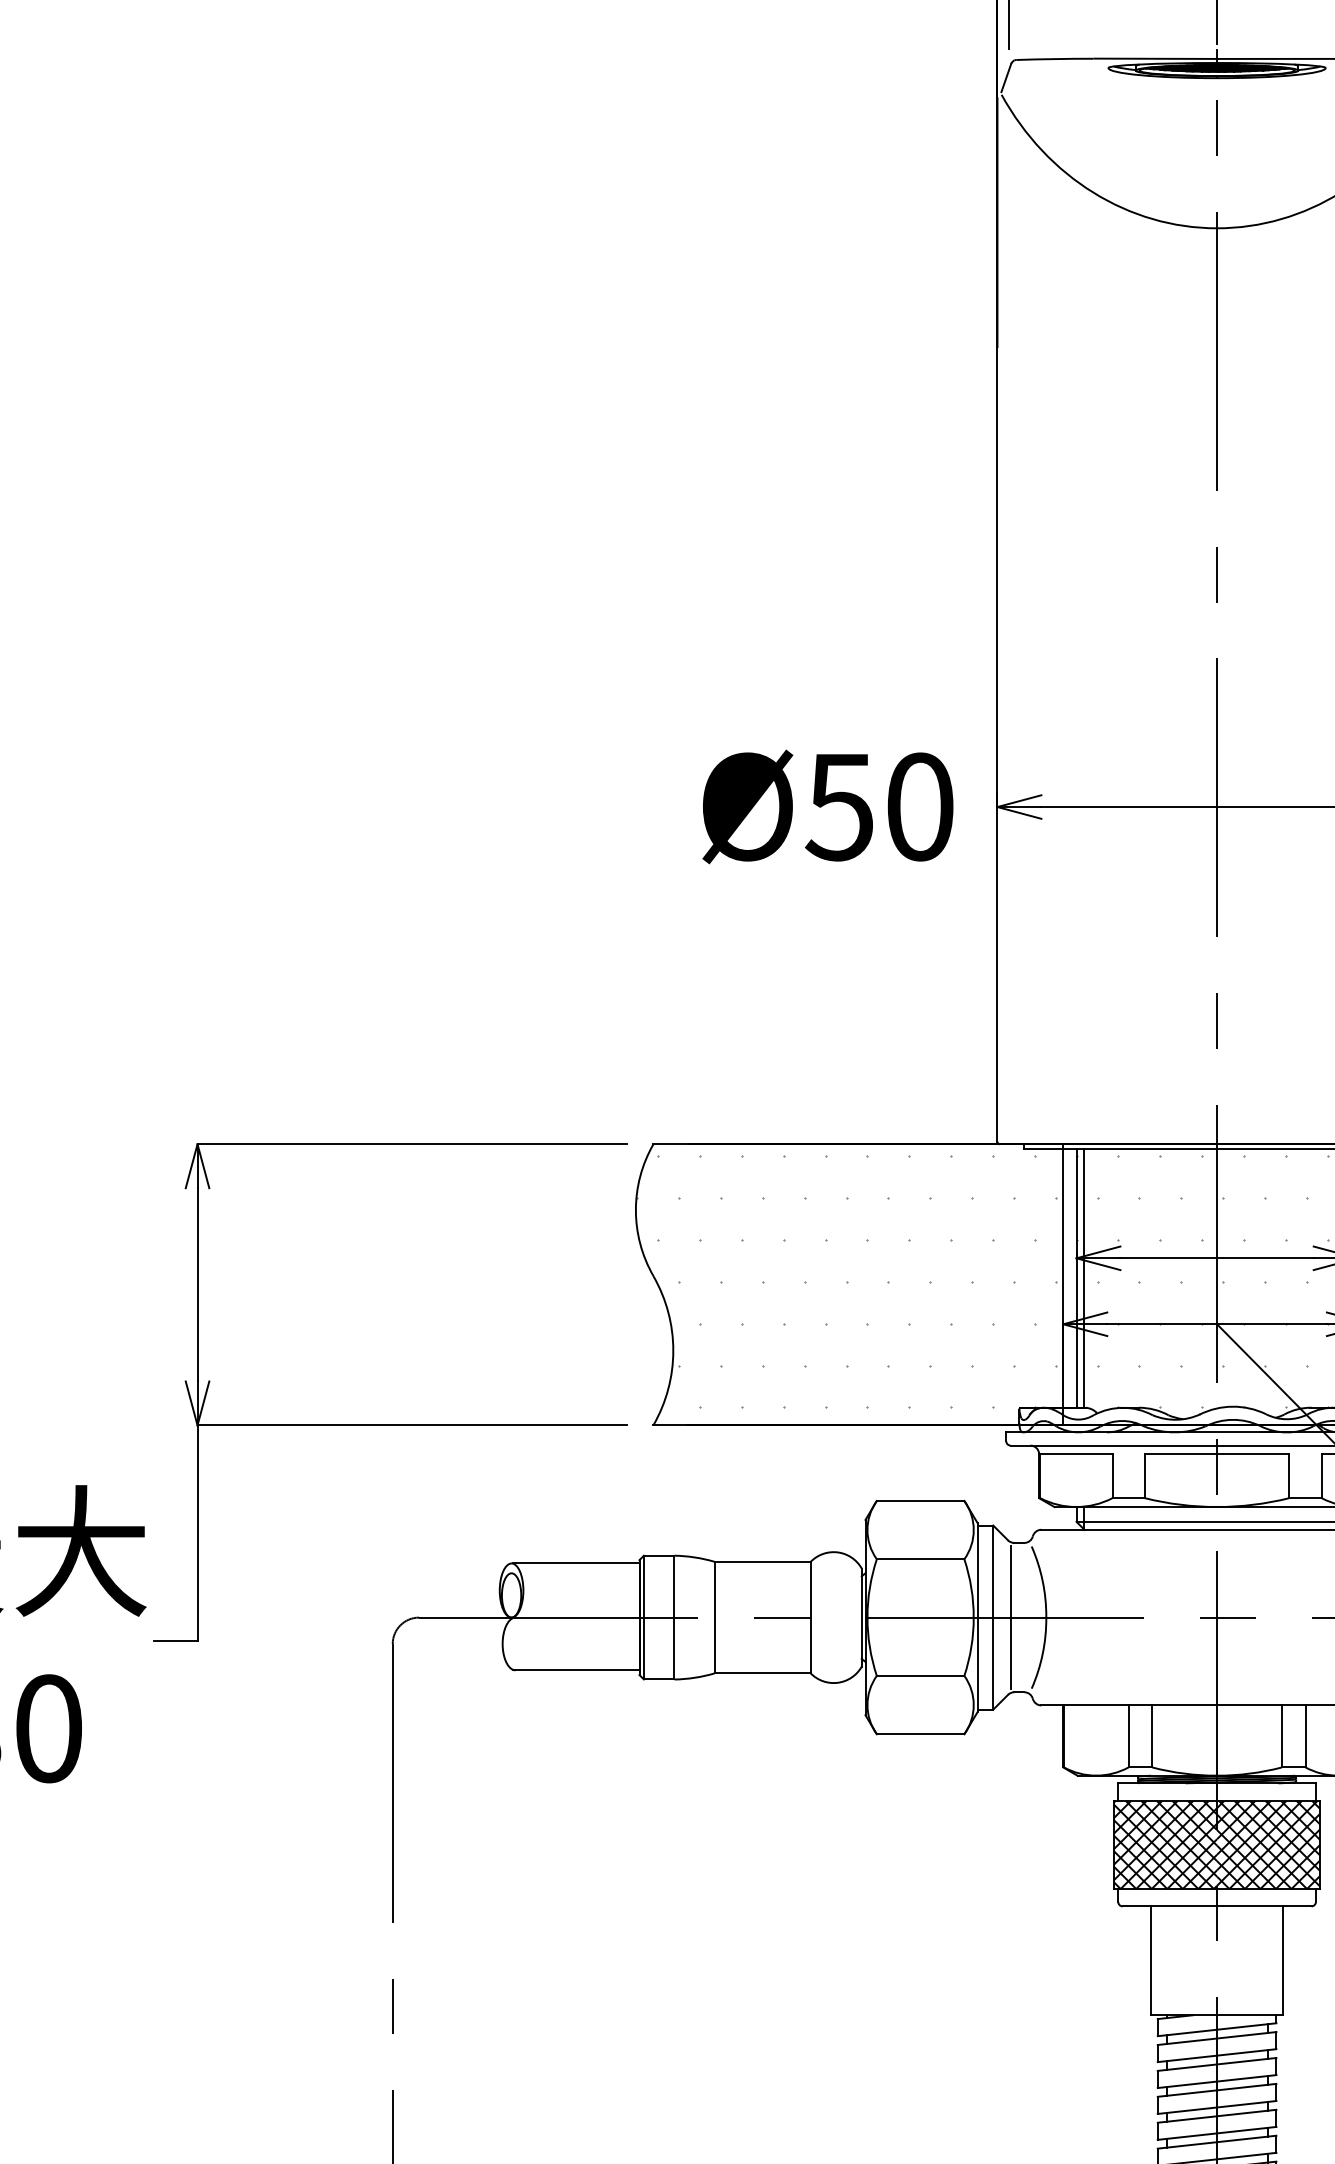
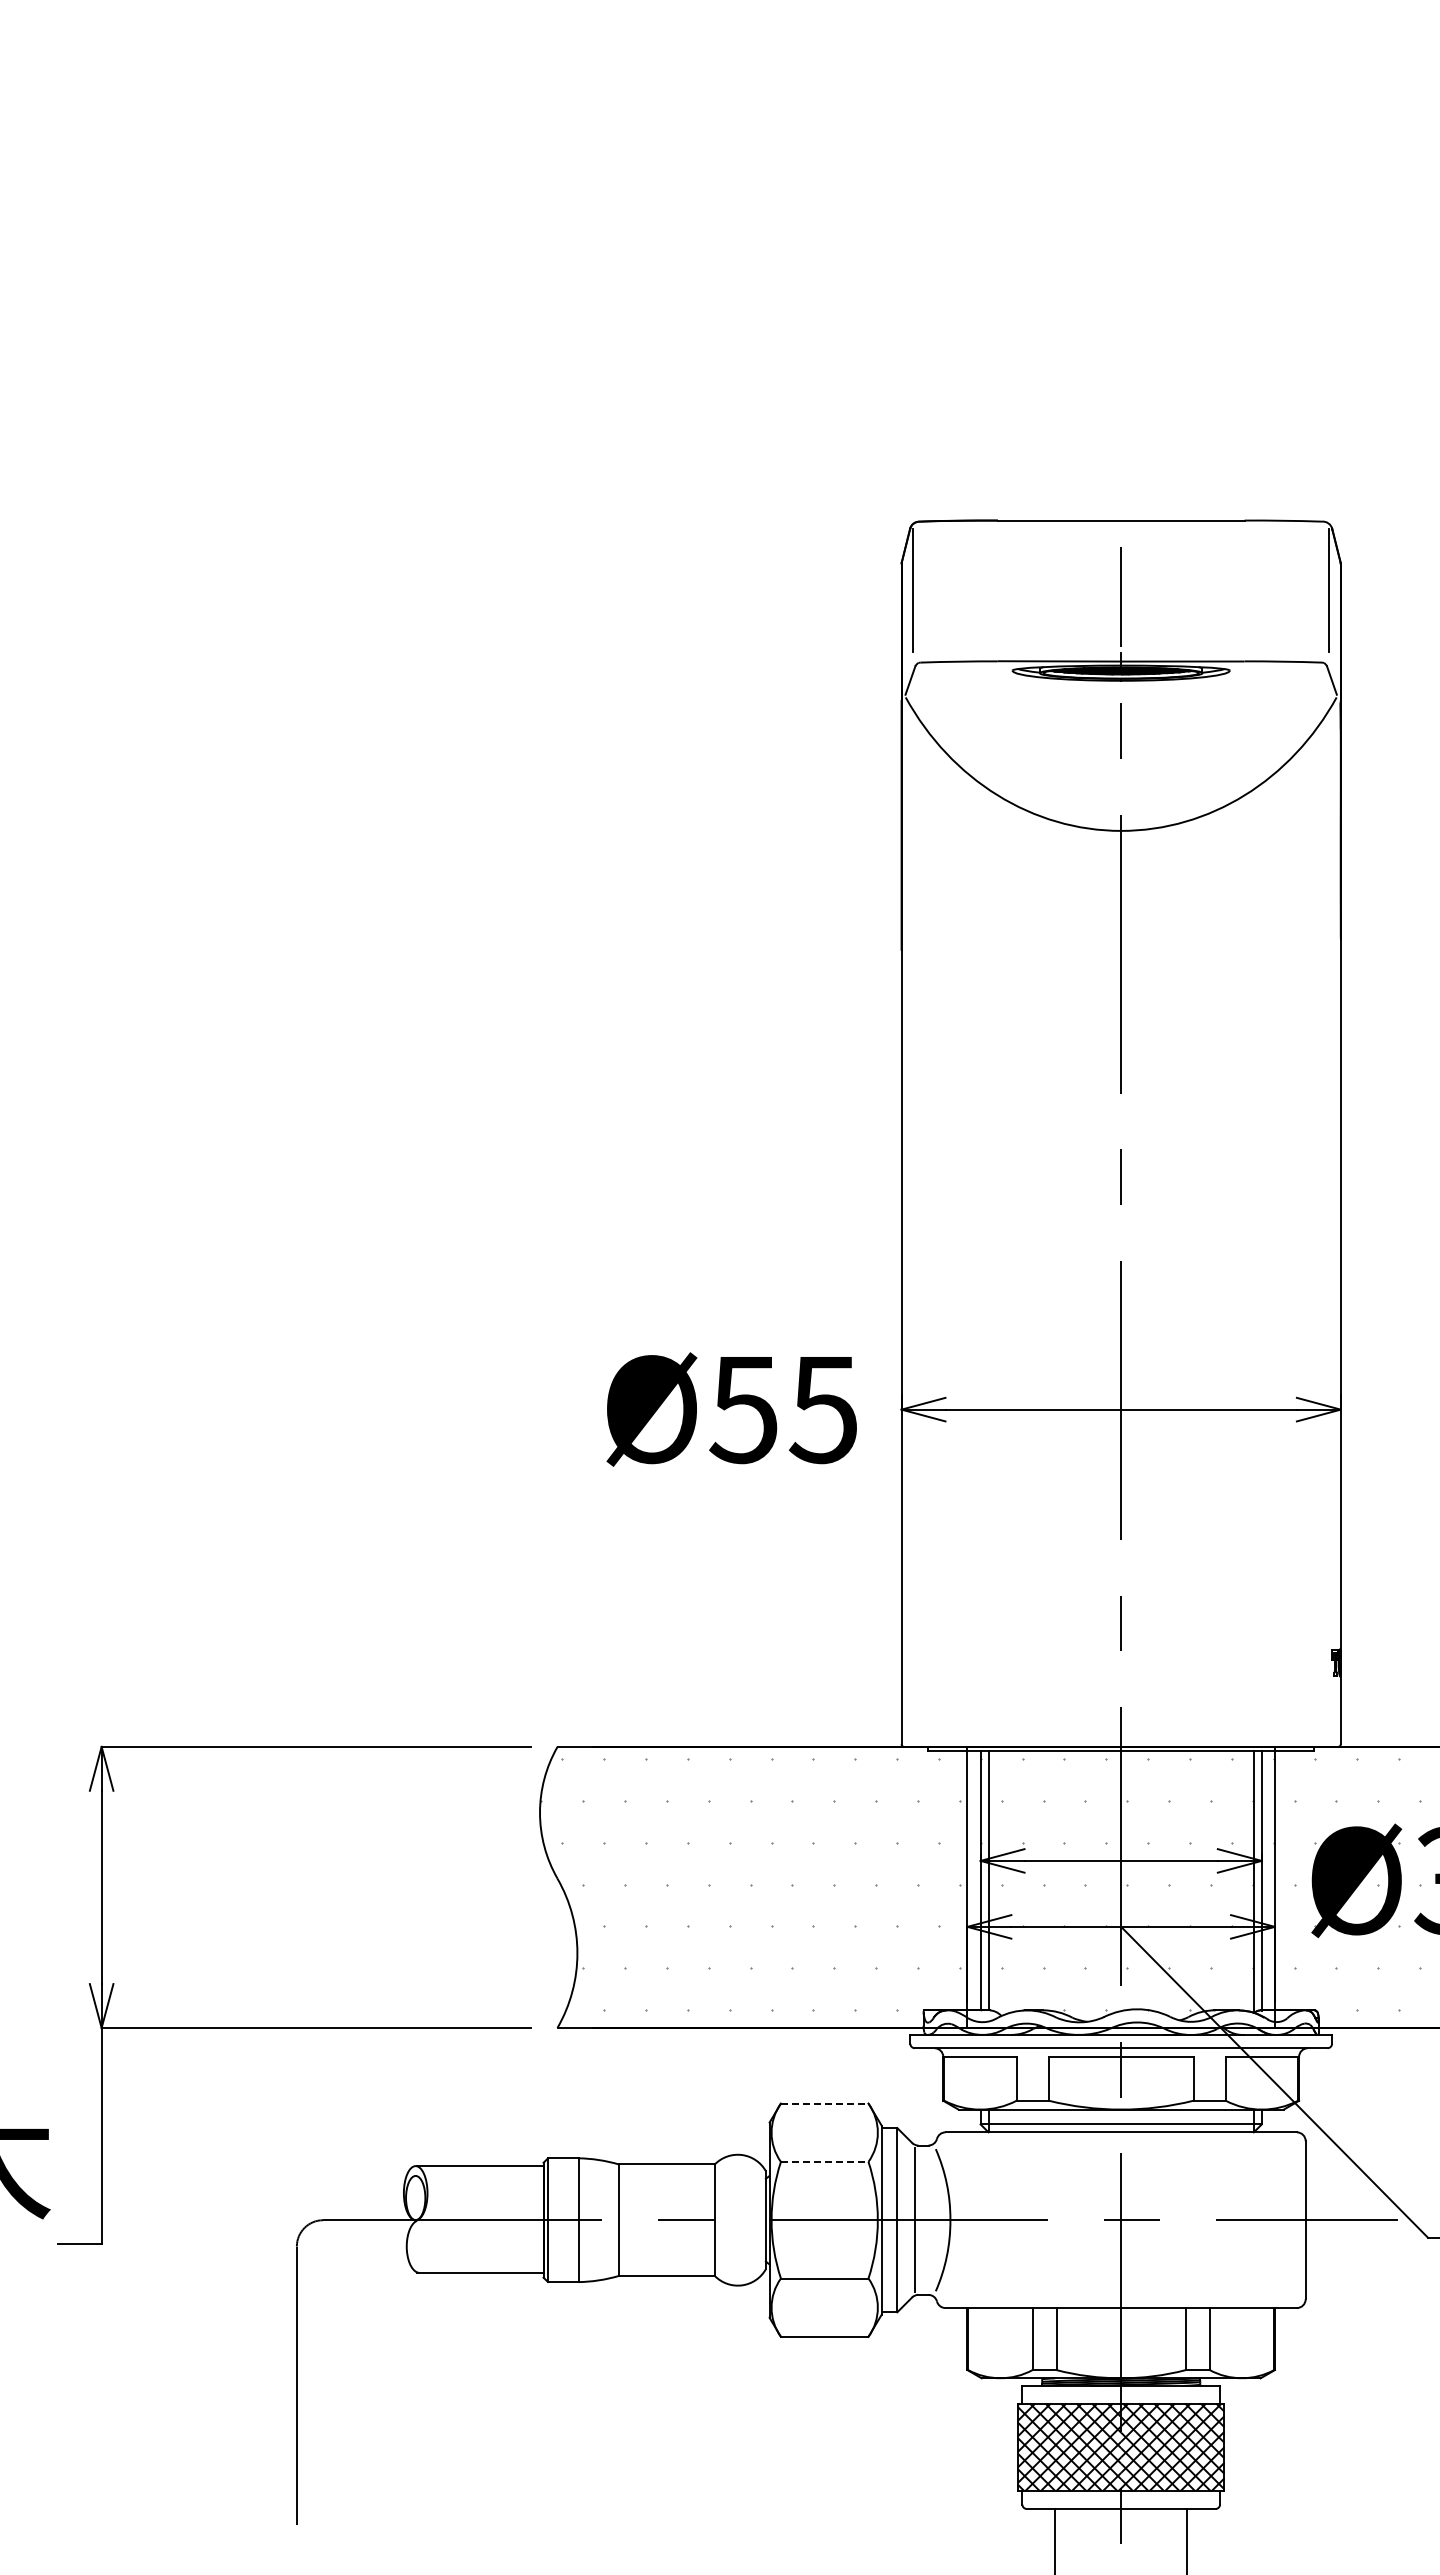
text: (918, 806) -> (822, 1409), 50 -> 55
line: (920, 1500) -> (824, 2103), solid -> dashed
line: (920, 1558) -> (824, 2161), solid -> dashed

